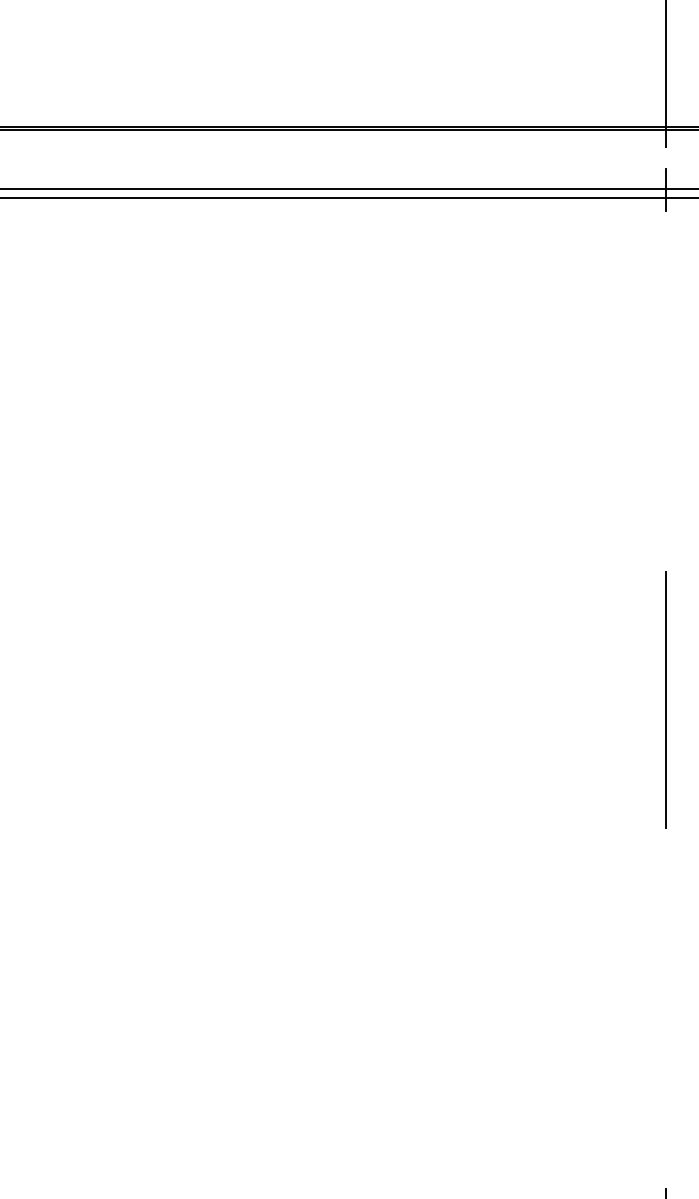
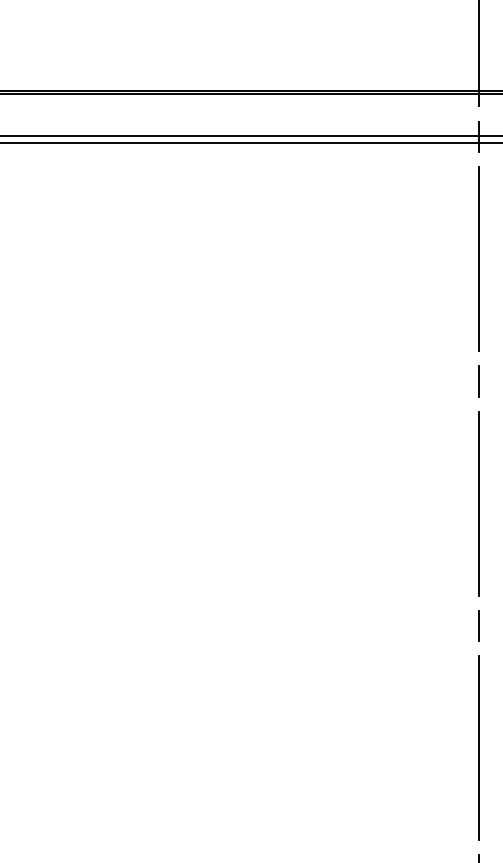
line: (665, 359) -> (478, 258), added
line: (665, 530) -> (478, 381), added
line: (665, 869) -> (478, 625), added
line: (665, 1039) -> (478, 748), added

